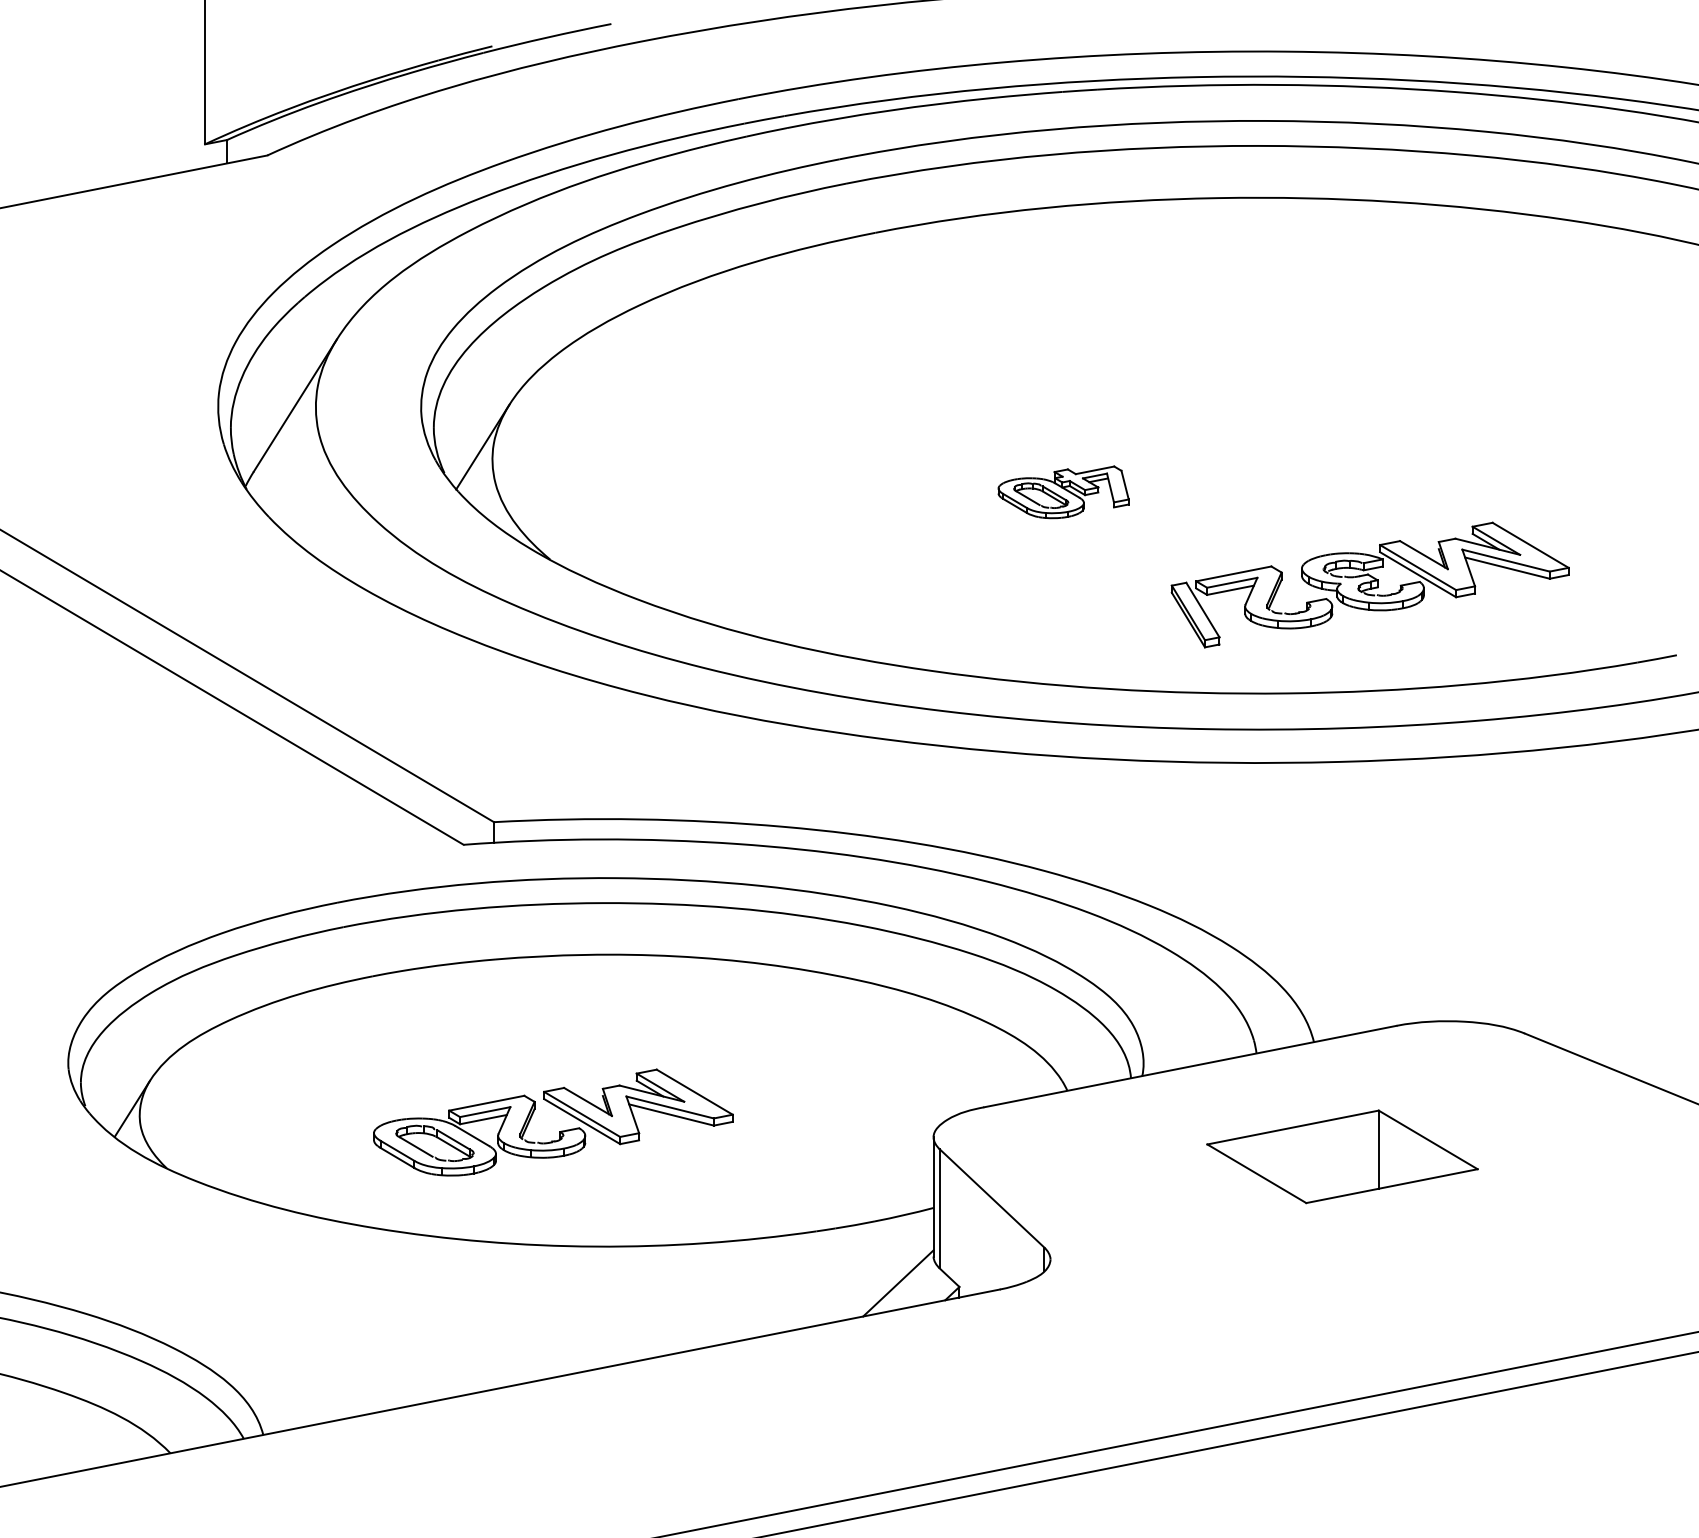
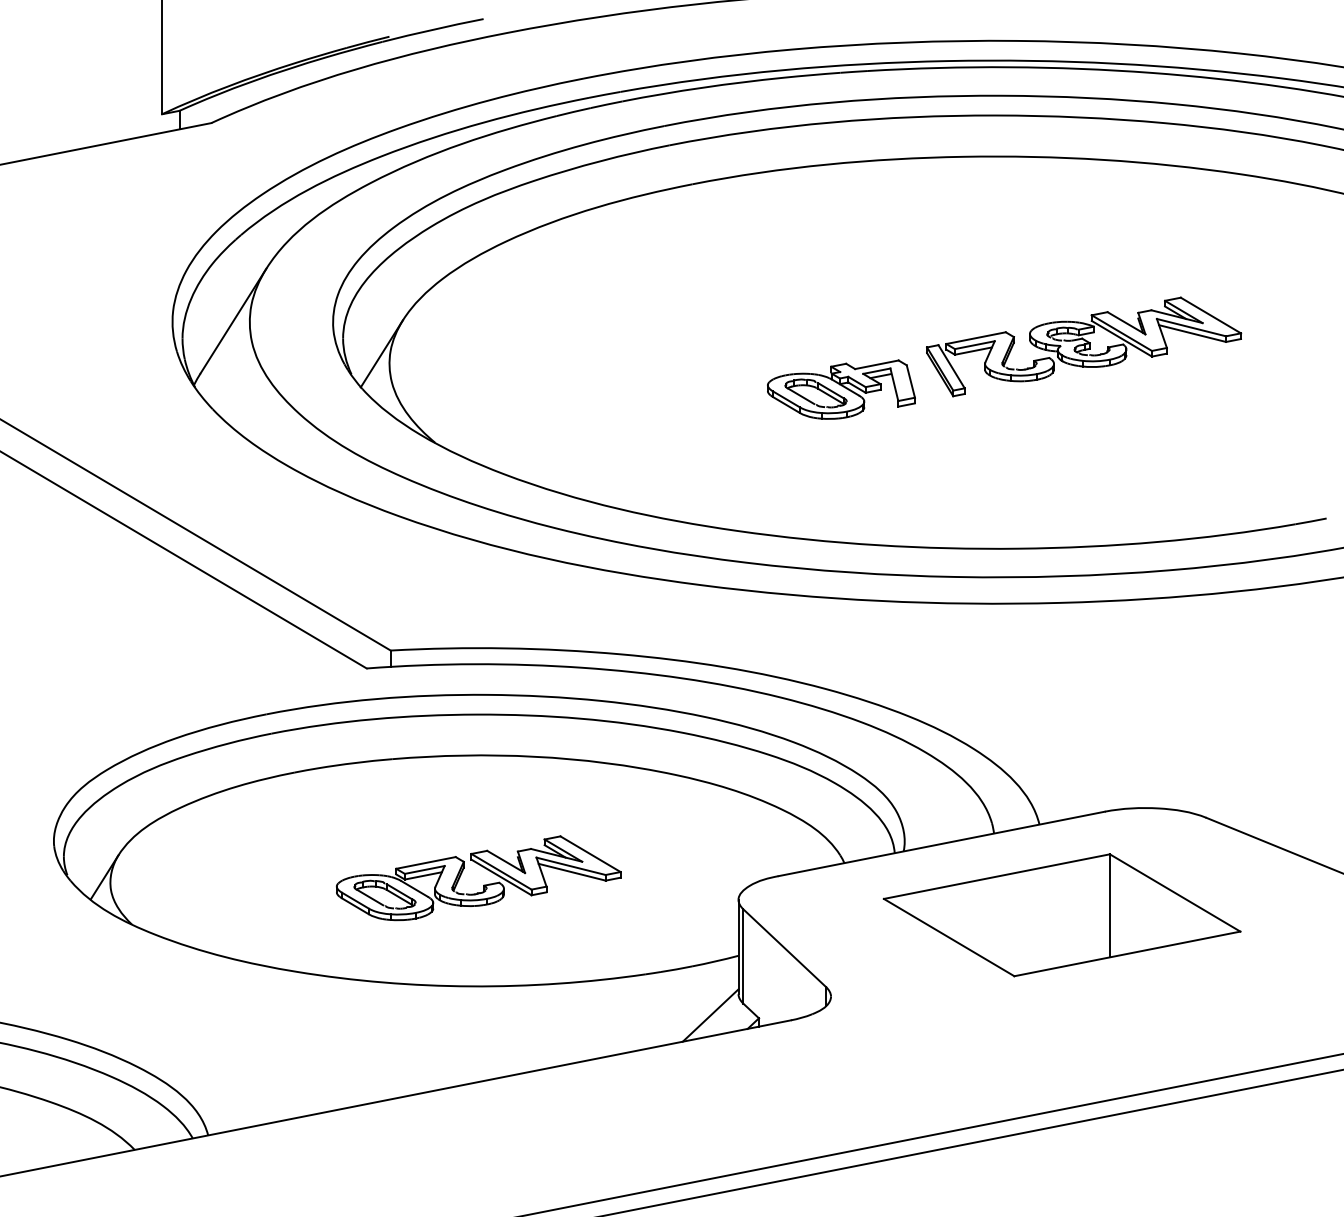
part: (1063, 492) -> (841, 389), size x1.43
part: (1370, 584) -> (1084, 346), moved
part: (559, 1130) -> (483, 884), moved
part: (1341, 1157) -> (1061, 915), size x1.67

